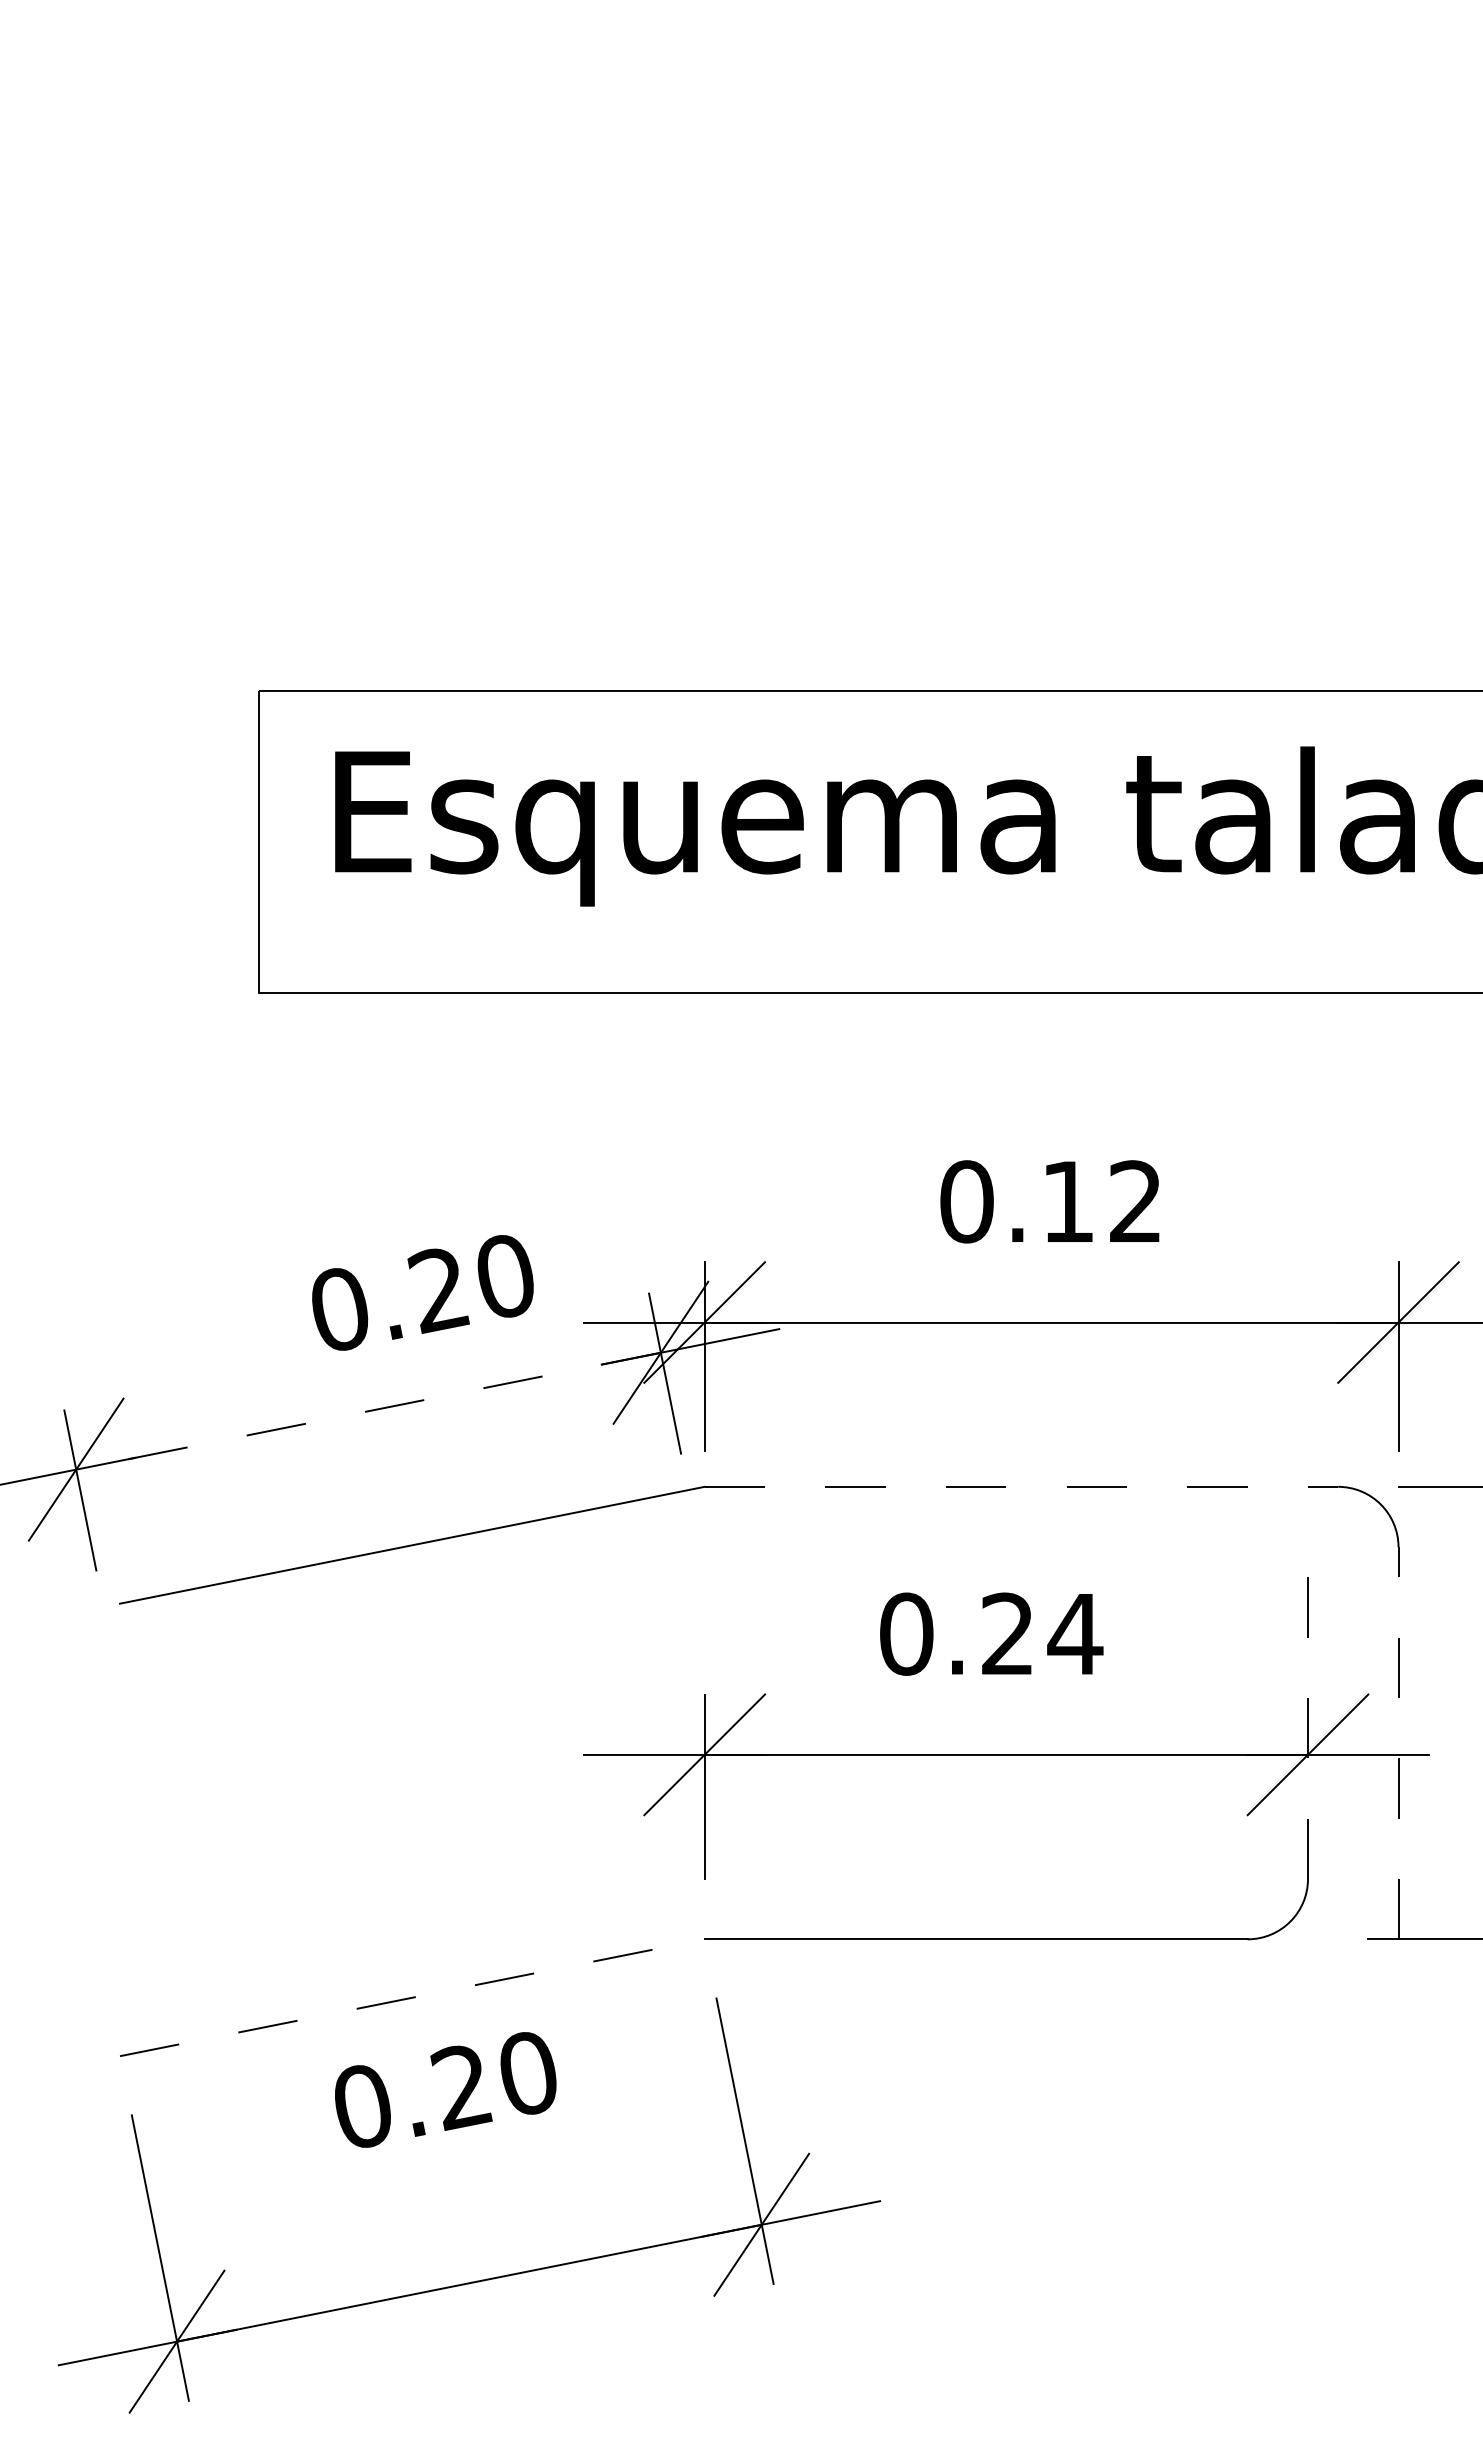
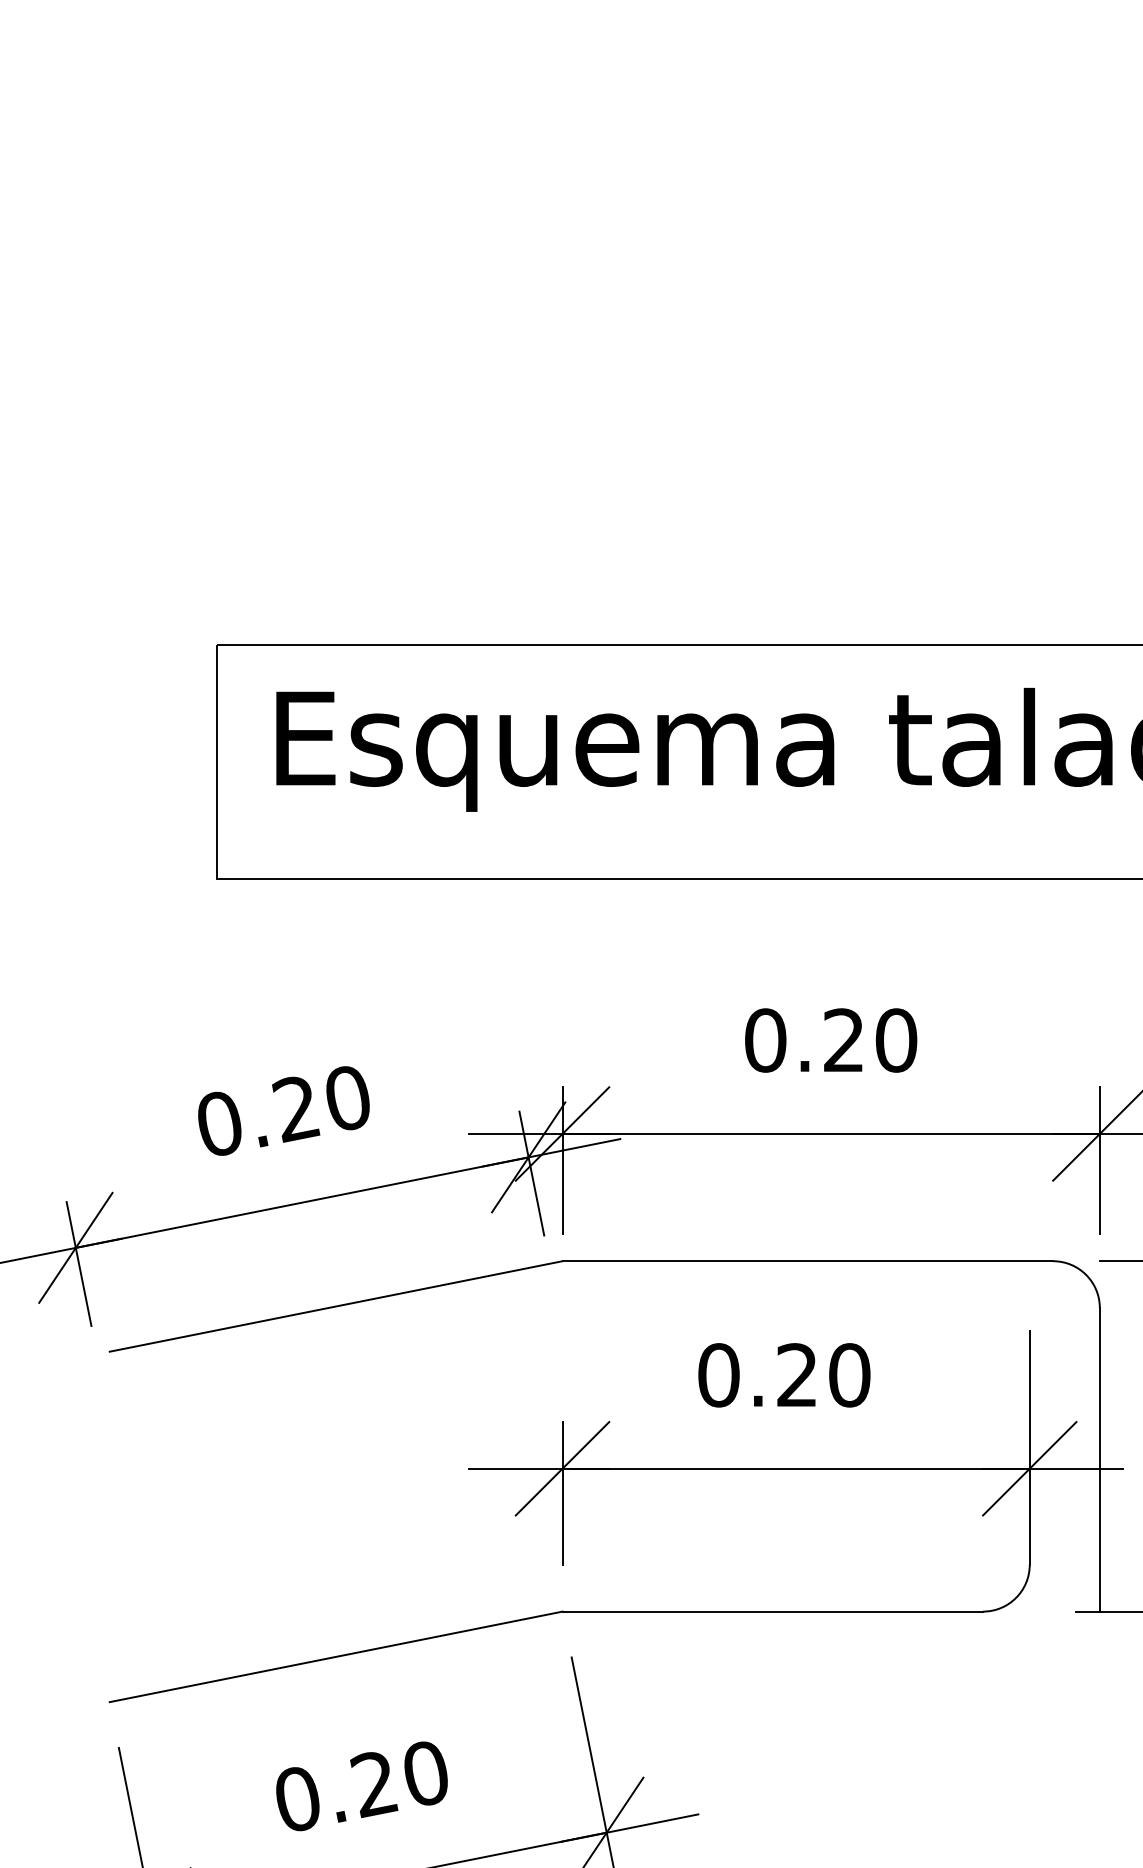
text: (1102, 1201) -> (870, 1040), 0.12 -> 0.20
text: (422, 1292) -> (283, 1110), moved
line: (368, 1411) -> (302, 1202), dashed -> solid
line: (1021, 1486) -> (807, 1260), dashed -> solid
text: (1075, 1633) -> (849, 1374), 0.24 -> 0.20
line: (1308, 1728) -> (1030, 1448), dashed -> solid
line: (1398, 1742) -> (1099, 1459), dashed -> solid
line: (412, 1997) -> (336, 1656), dashed -> solid
text: (445, 2089) -> (361, 1786), moved

